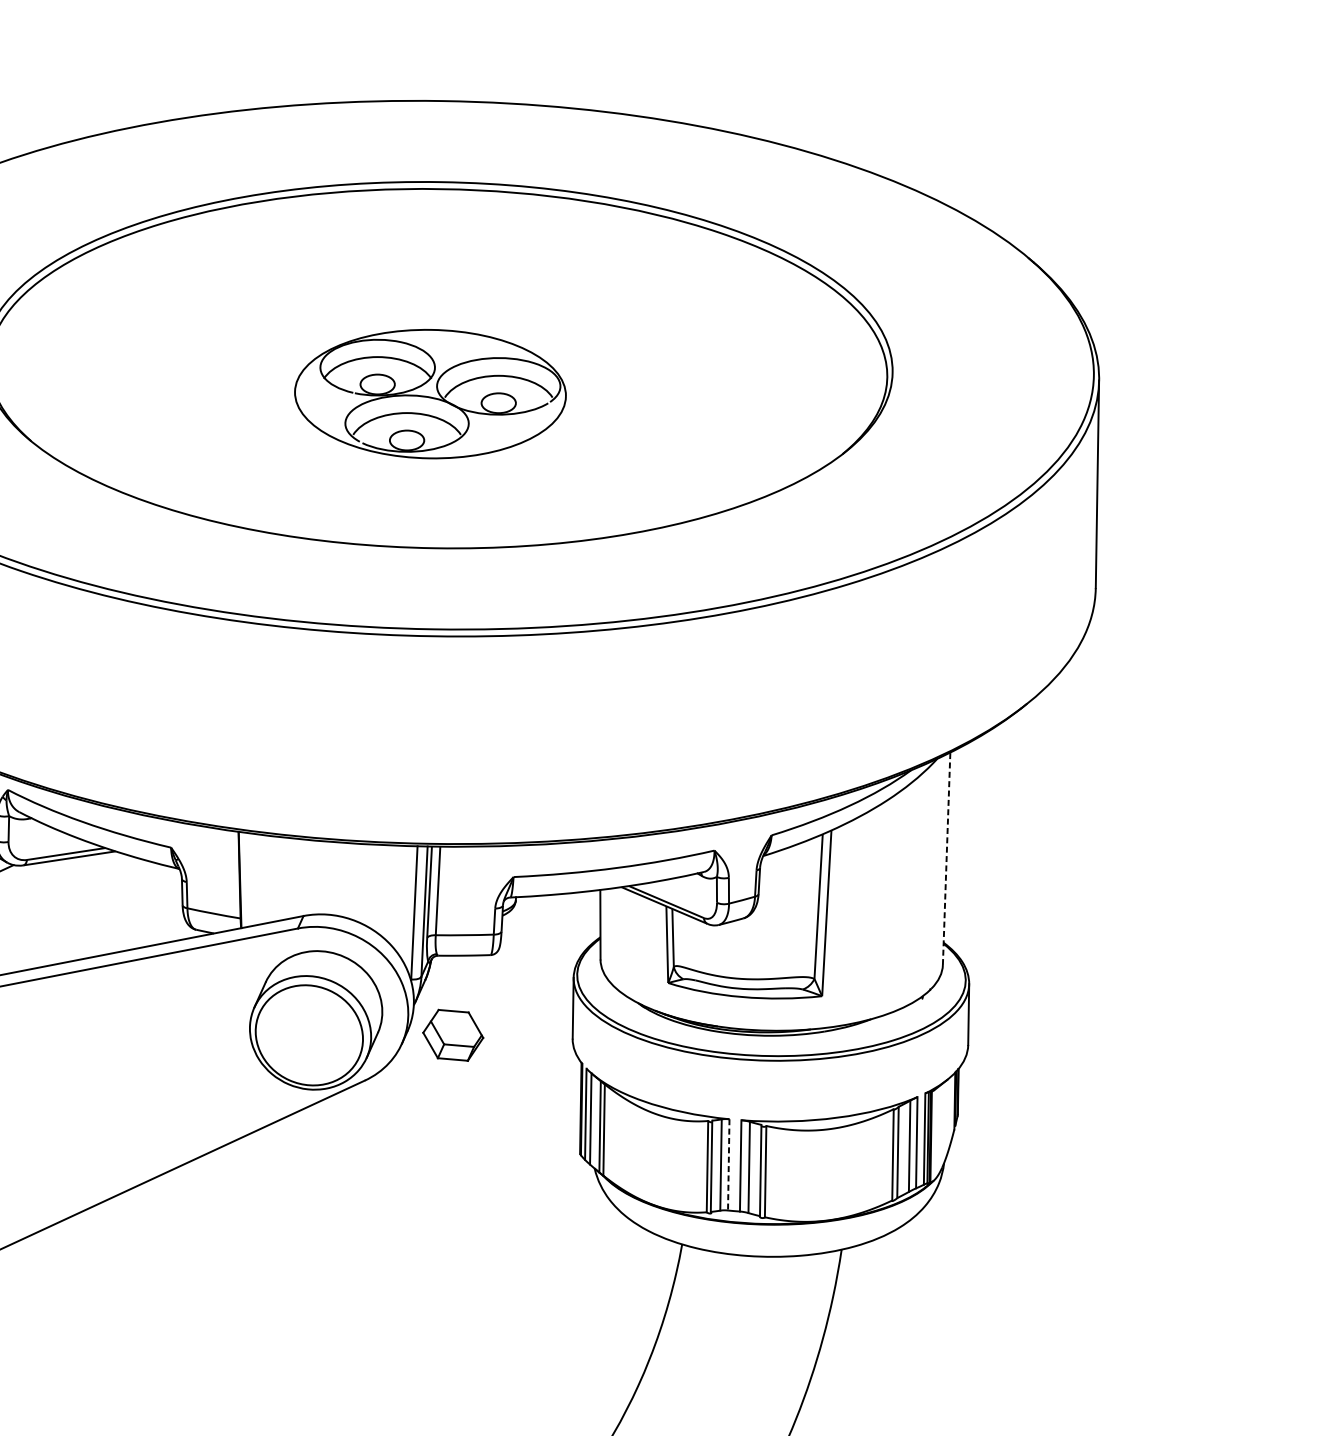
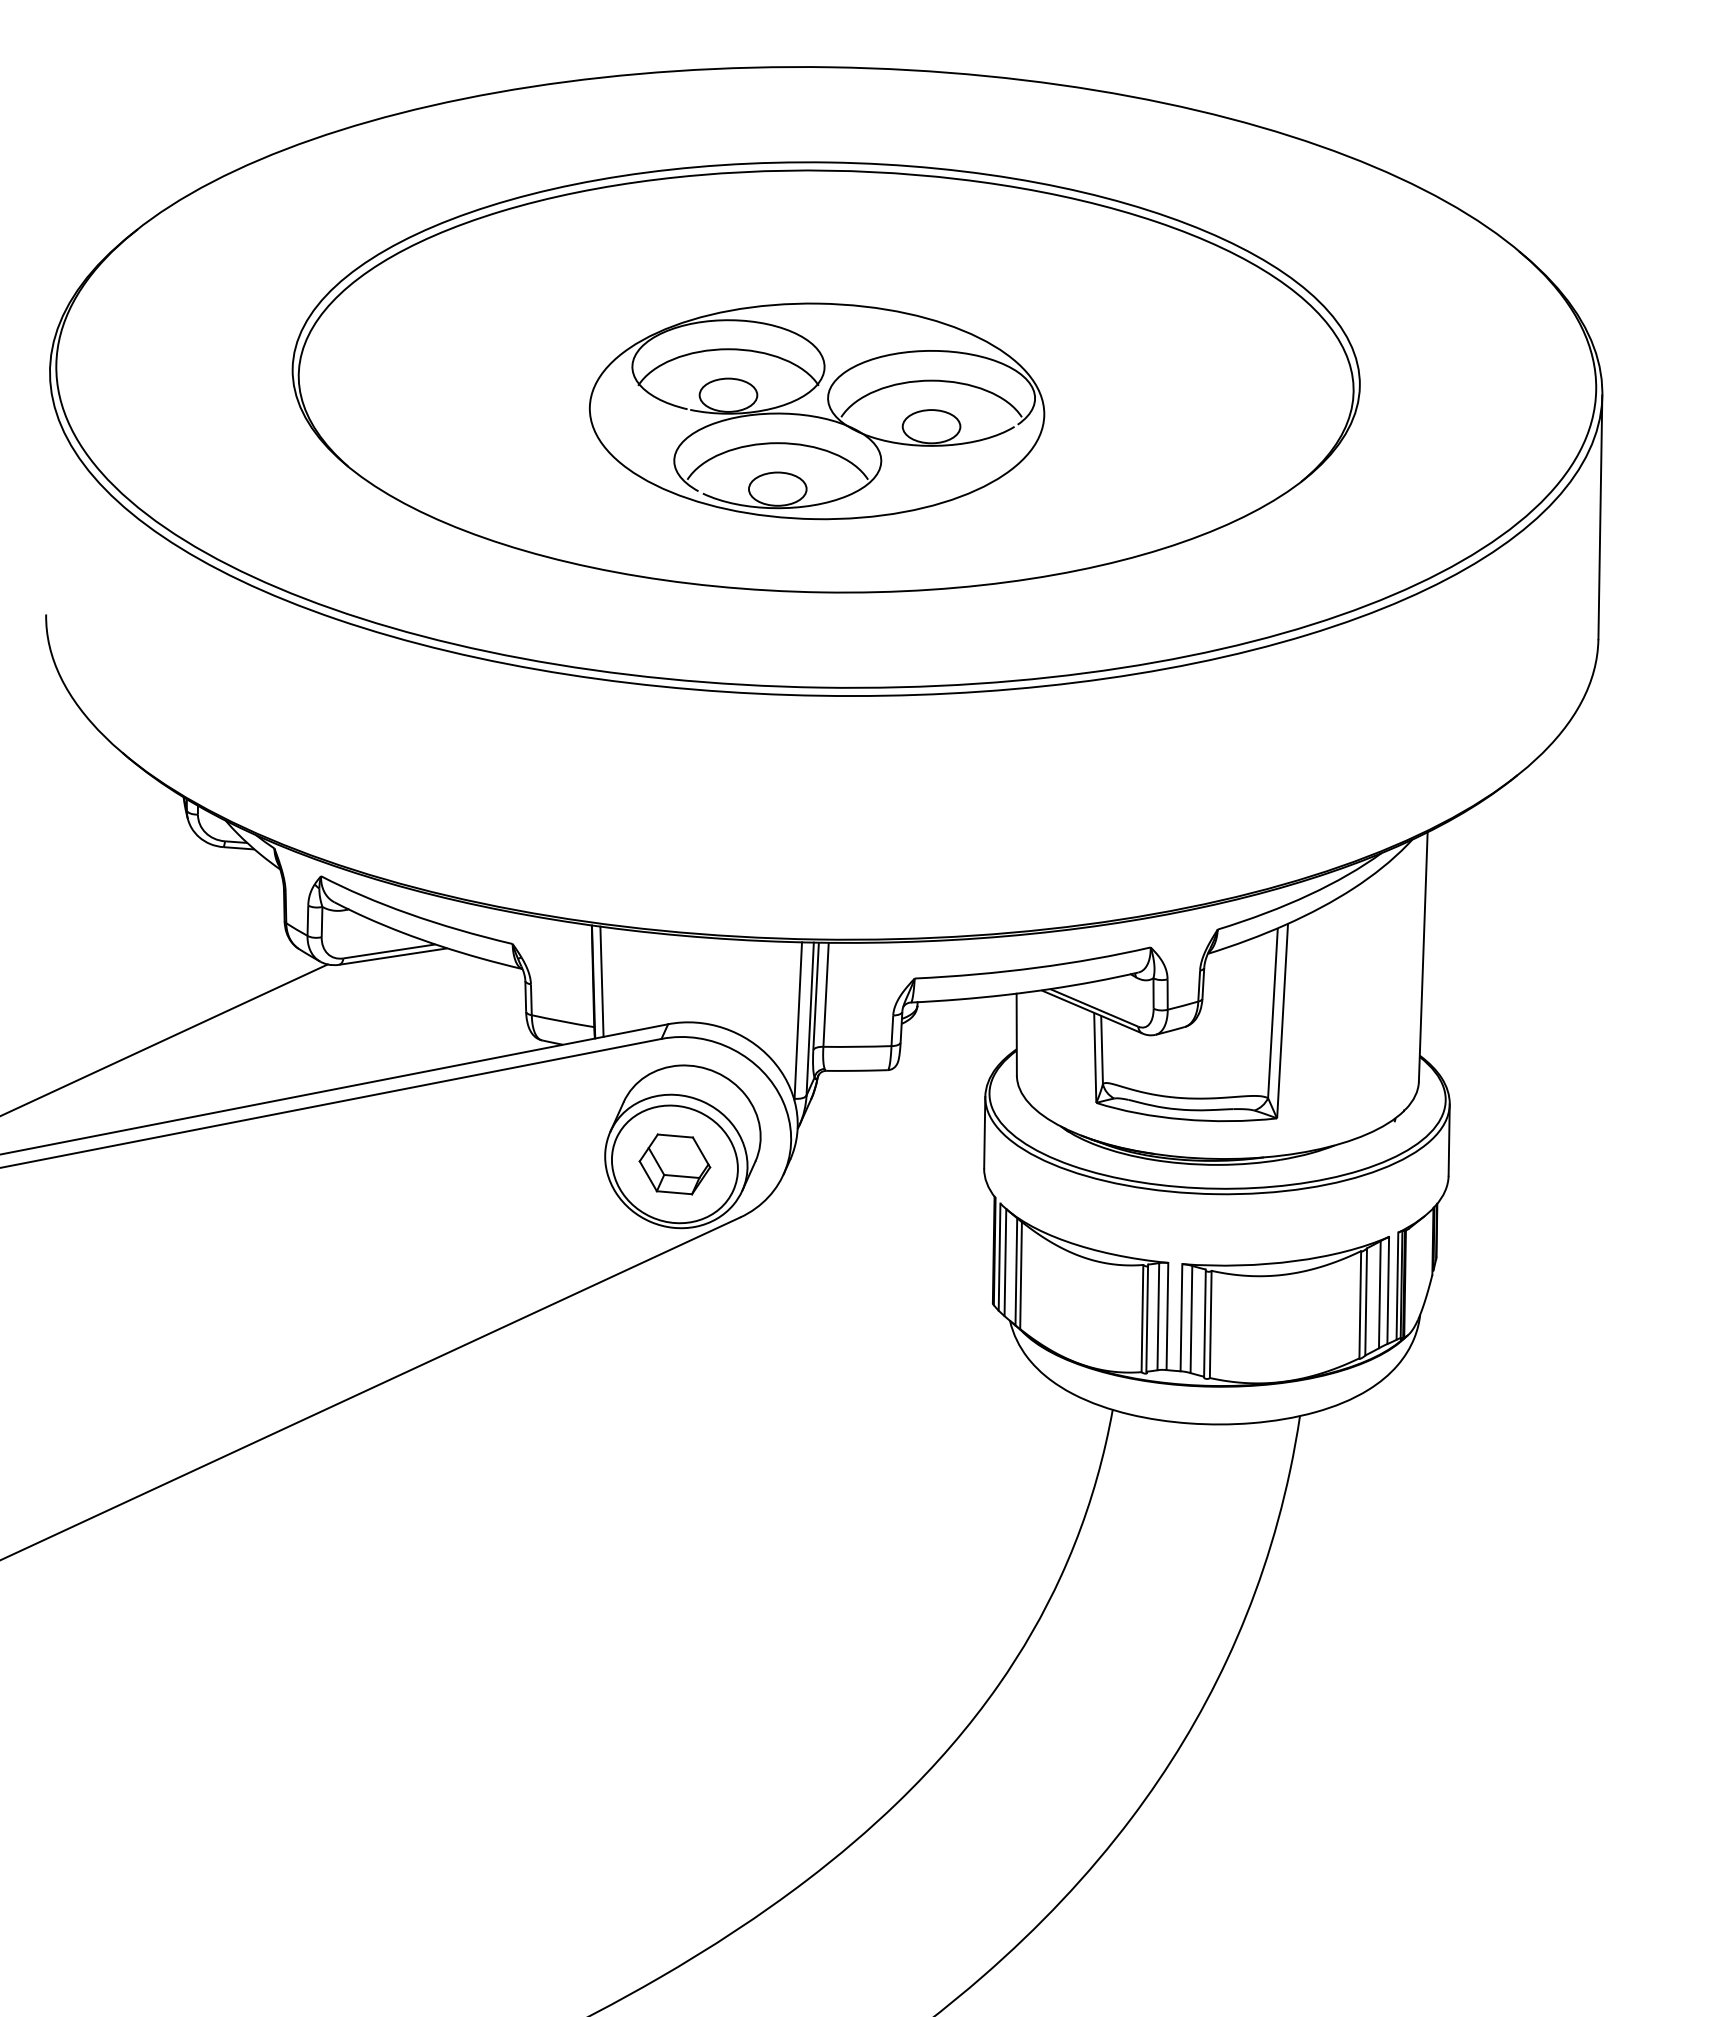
part: (430, 394) -> (817, 411), size x1.43
line: (946, 859) -> (1423, 957), dashed -> solid
line: (246, 879) -> (601, 981), added
part: (452, 1035) -> (674, 1164), moved
line: (728, 1164) -> (1167, 1316), dashed -> solid

